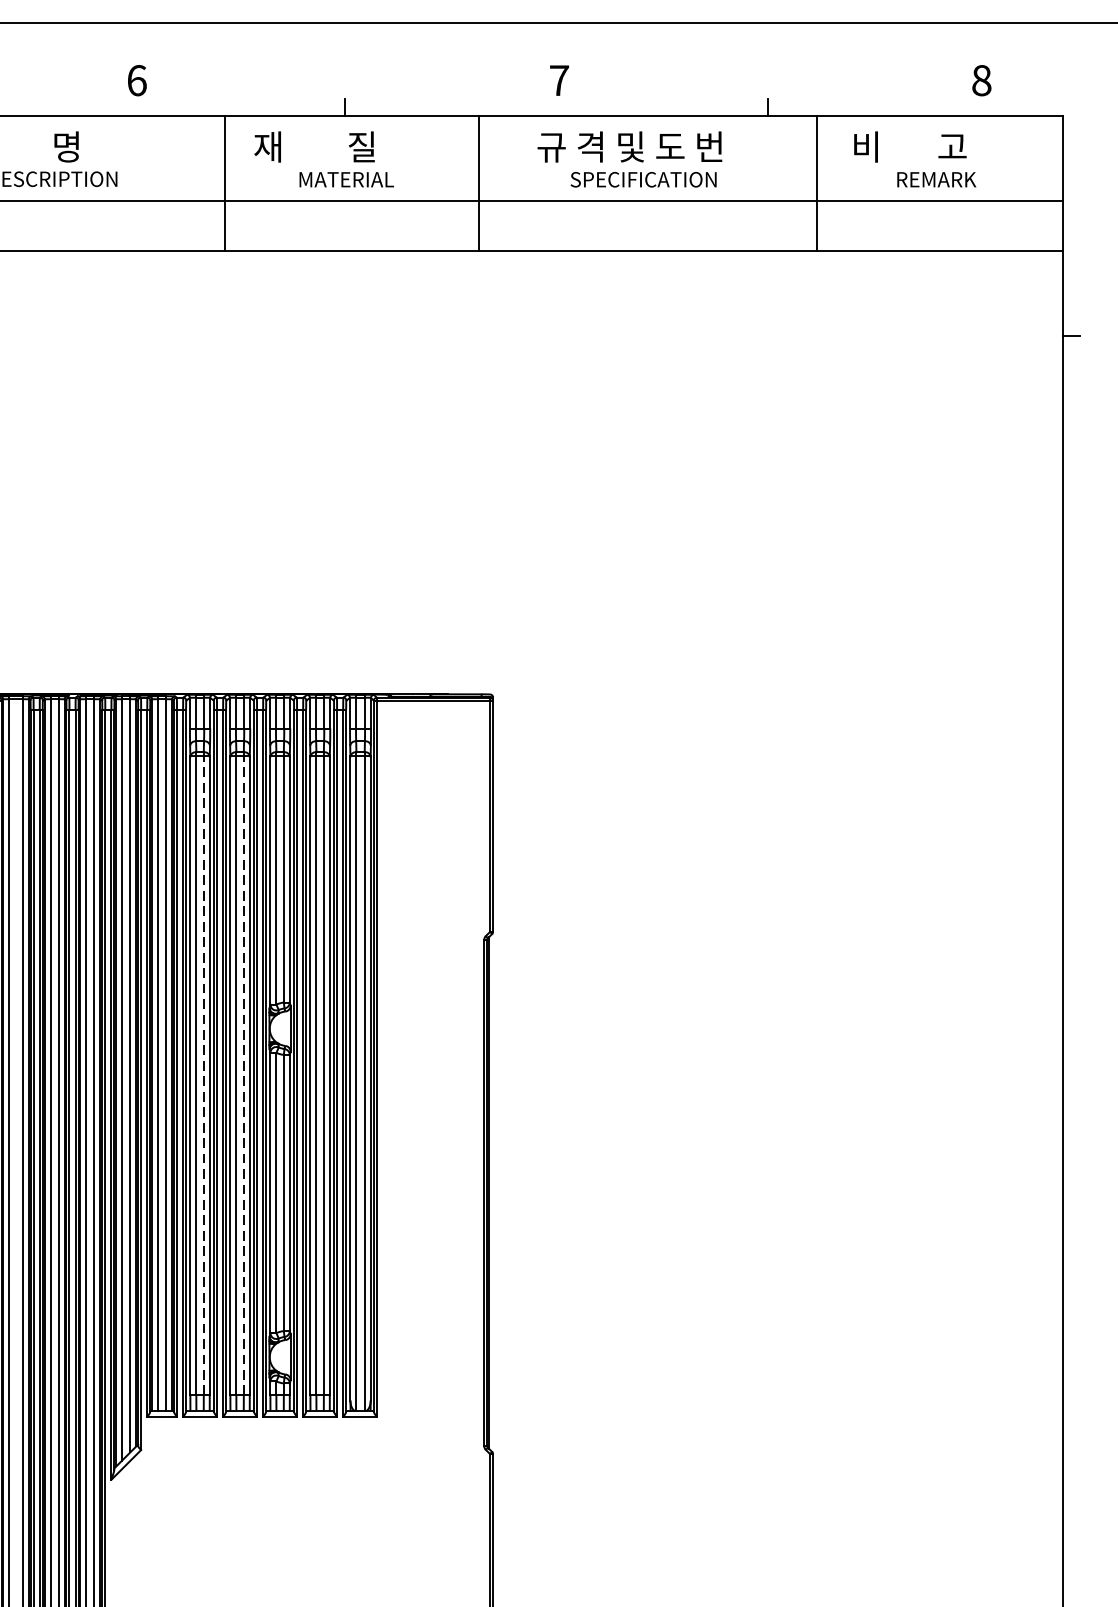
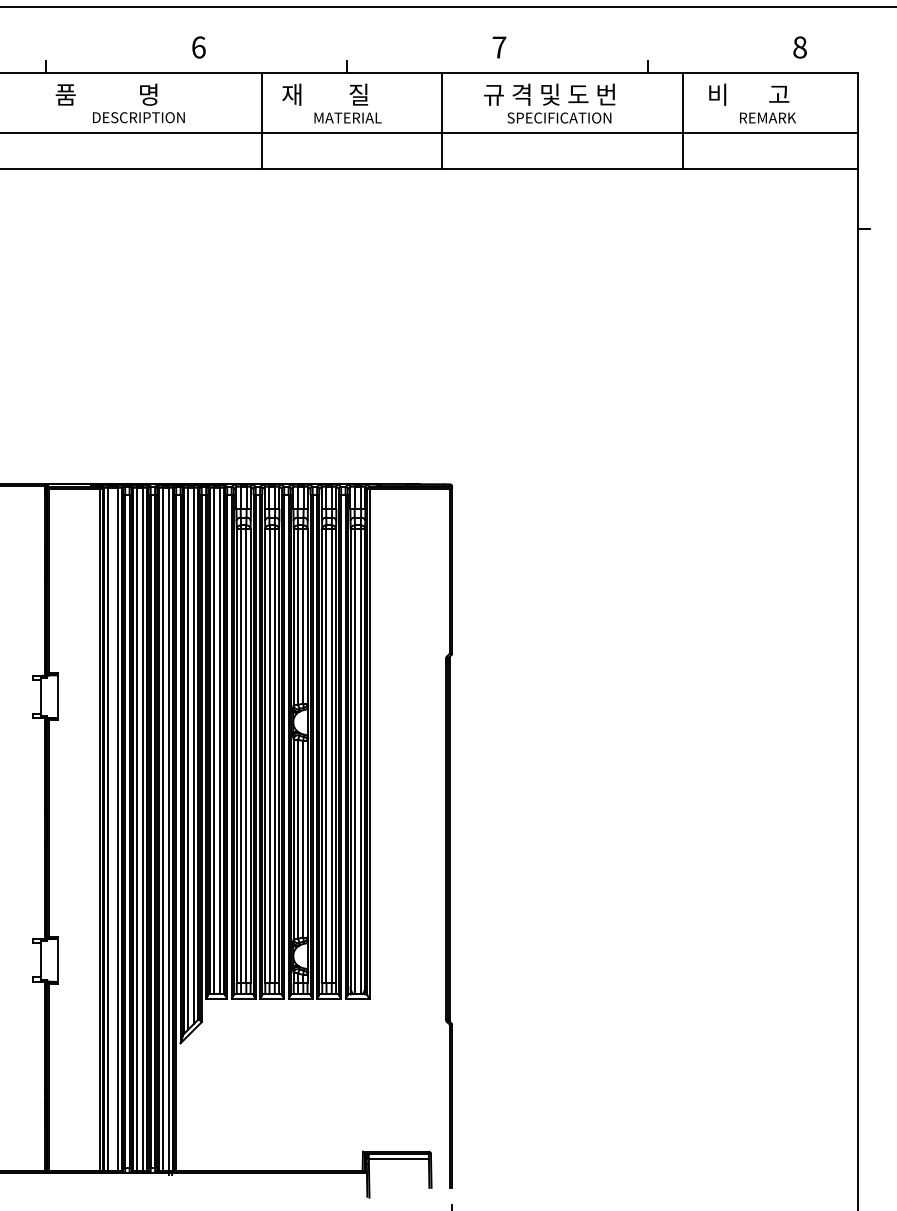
line: (204, 1075) -> (246, 755), dashed -> solid
line: (243, 1075) -> (274, 755), dashed -> solid

